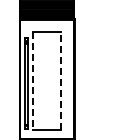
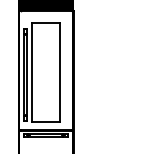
line: (61, 80) -> (60, 71), dashed -> solid
line: (32, 81) -> (31, 72), dashed -> solid

